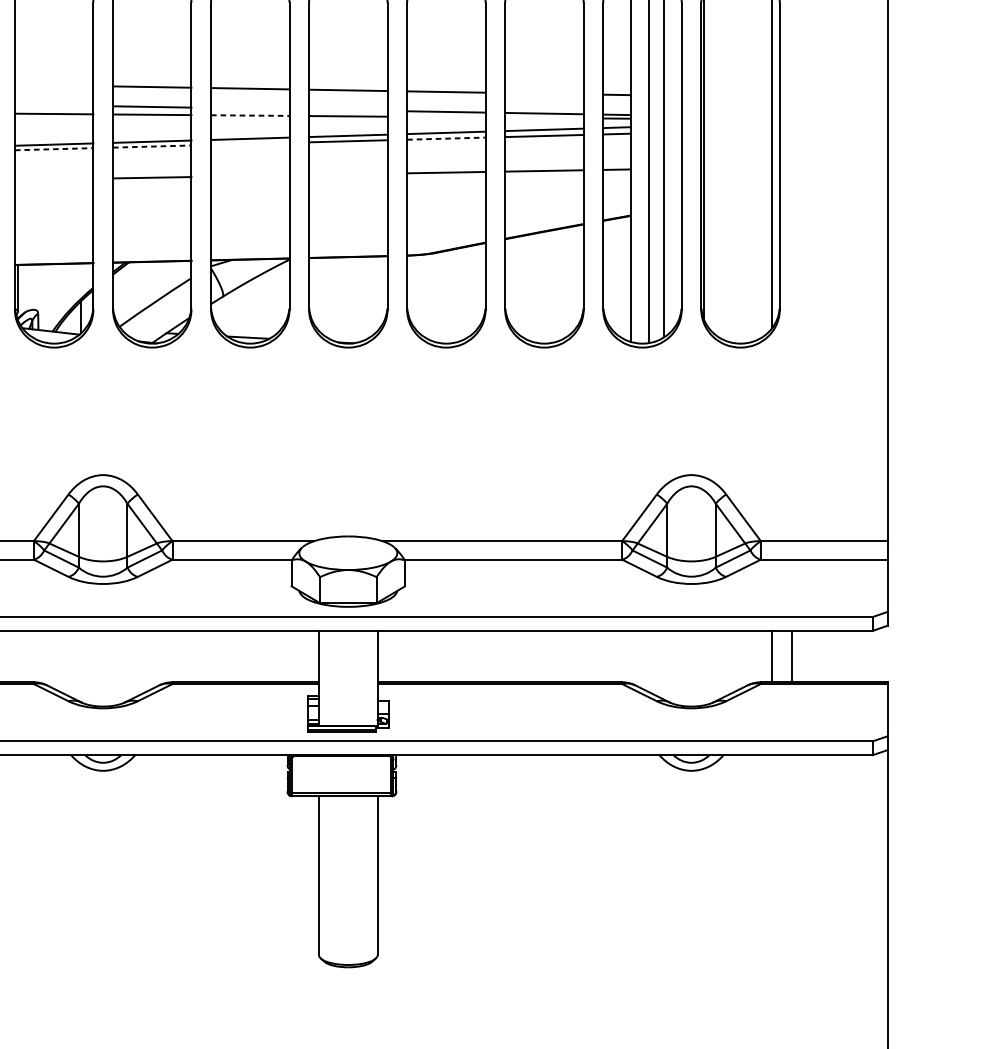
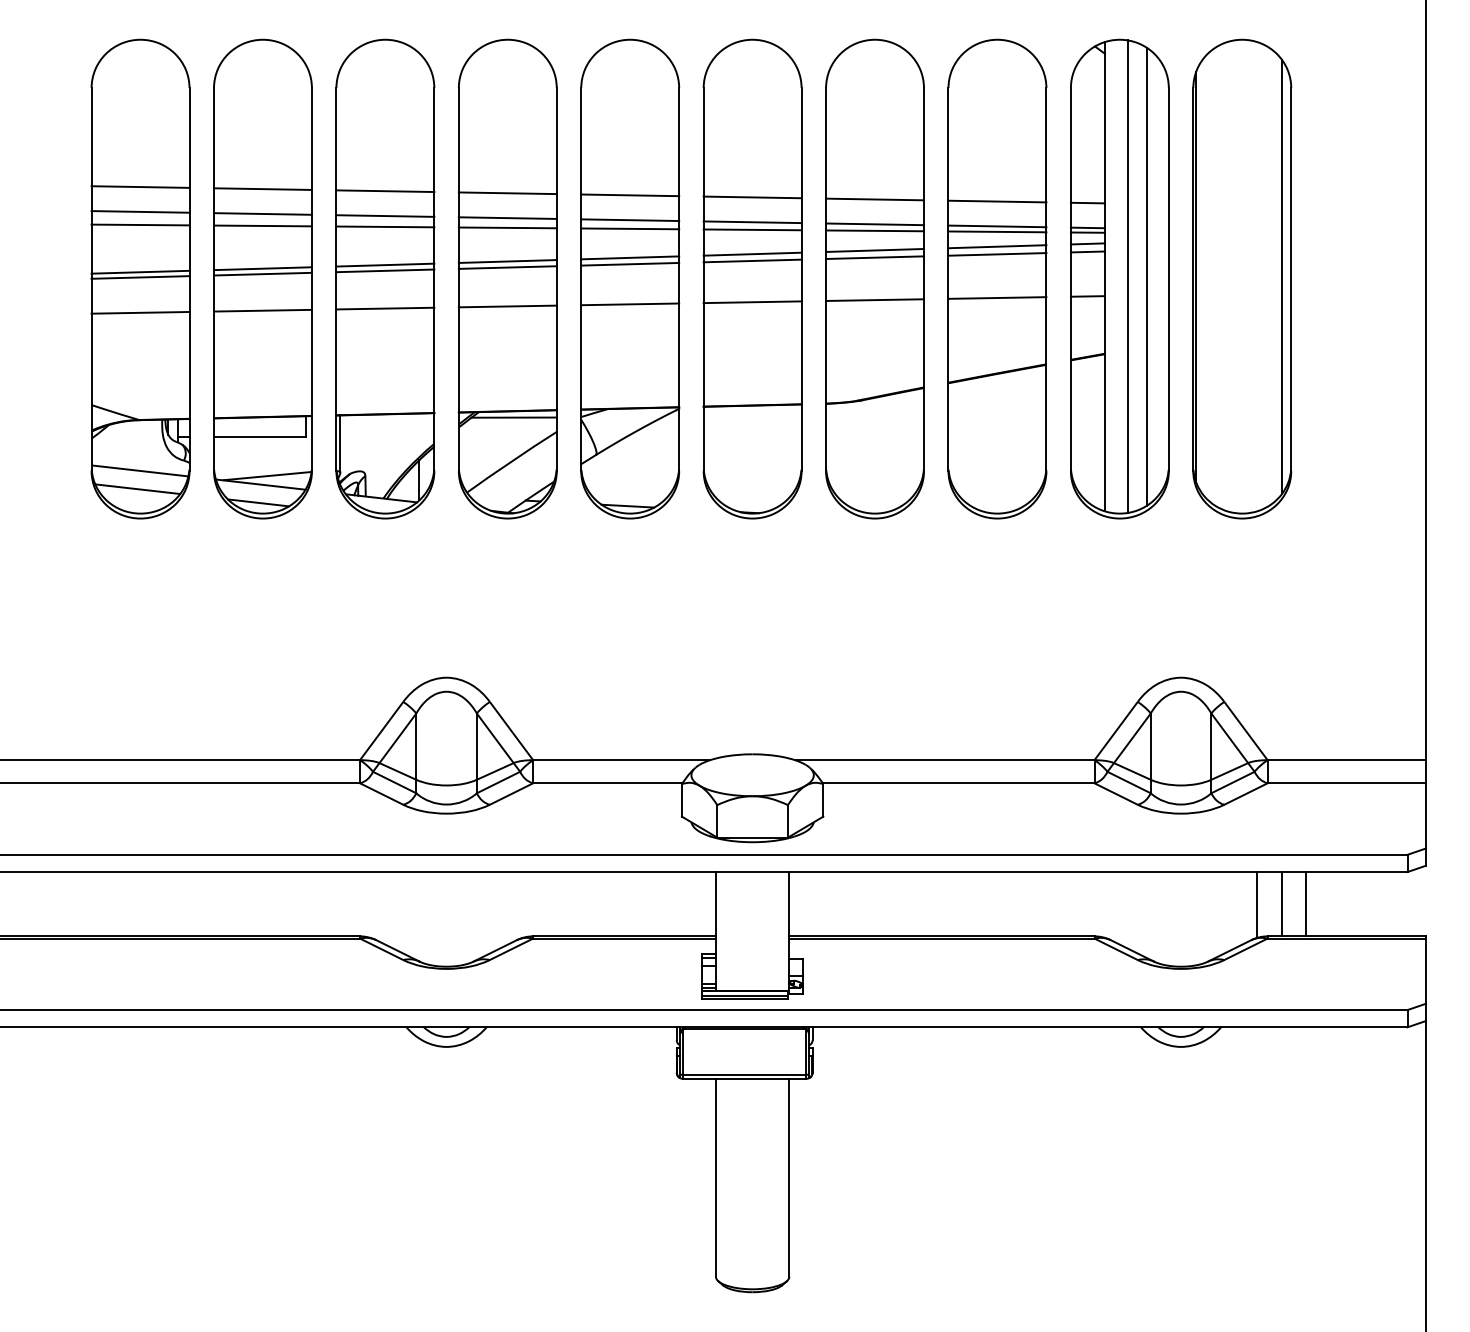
line: (54, 85) -> (385, 191), added
line: (544, 93) -> (997, 201), added
line: (54, 104) -> (385, 215), added
line: (250, 108) -> (630, 220), added
line: (348, 110) -> (752, 222), added
line: (250, 115) -> (630, 228), dashed -> solid
line: (446, 116) -> (875, 230), added
line: (544, 117) -> (997, 231), added
line: (446, 138) -> (875, 257), dashed -> solid
line: (250, 143) -> (630, 263), added
line: (151, 146) -> (507, 267), dashed -> solid
line: (54, 148) -> (385, 270), dashed -> solid
line: (348, 174) -> (752, 302), added
line: (250, 176) -> (630, 304), added
line: (54, 179) -> (385, 308), added
line: (156, 266) -> (513, 417), added
line: (752, 656) -> (1257, 904), added

